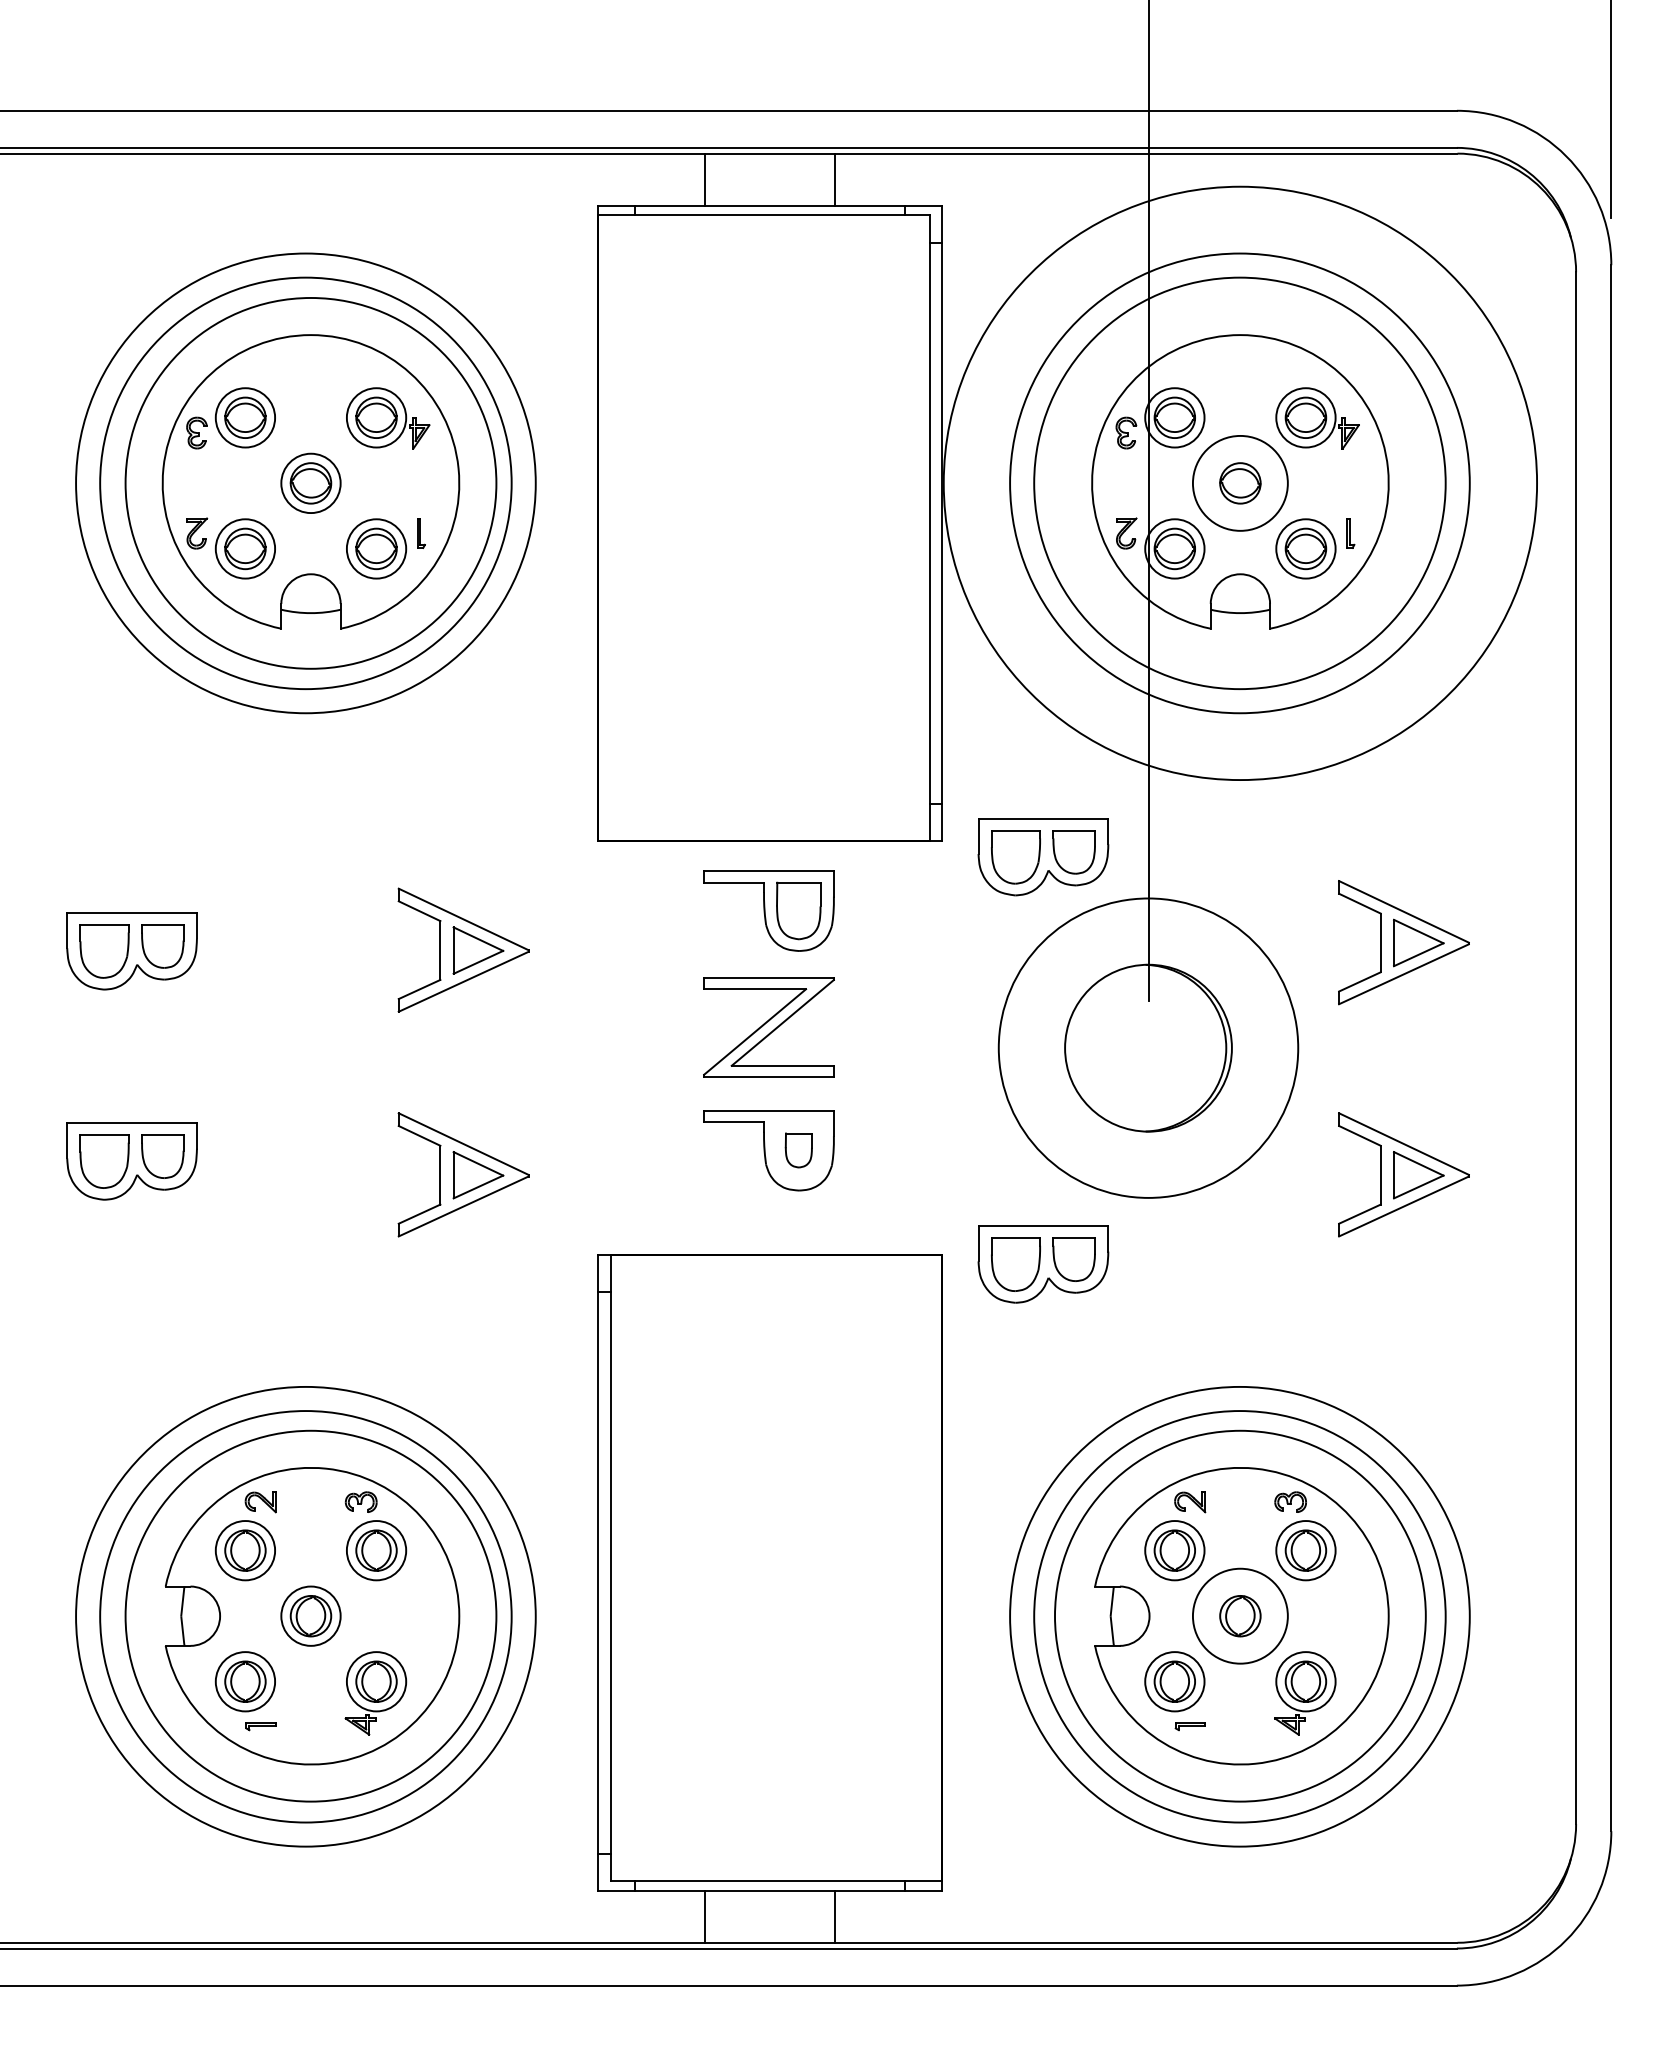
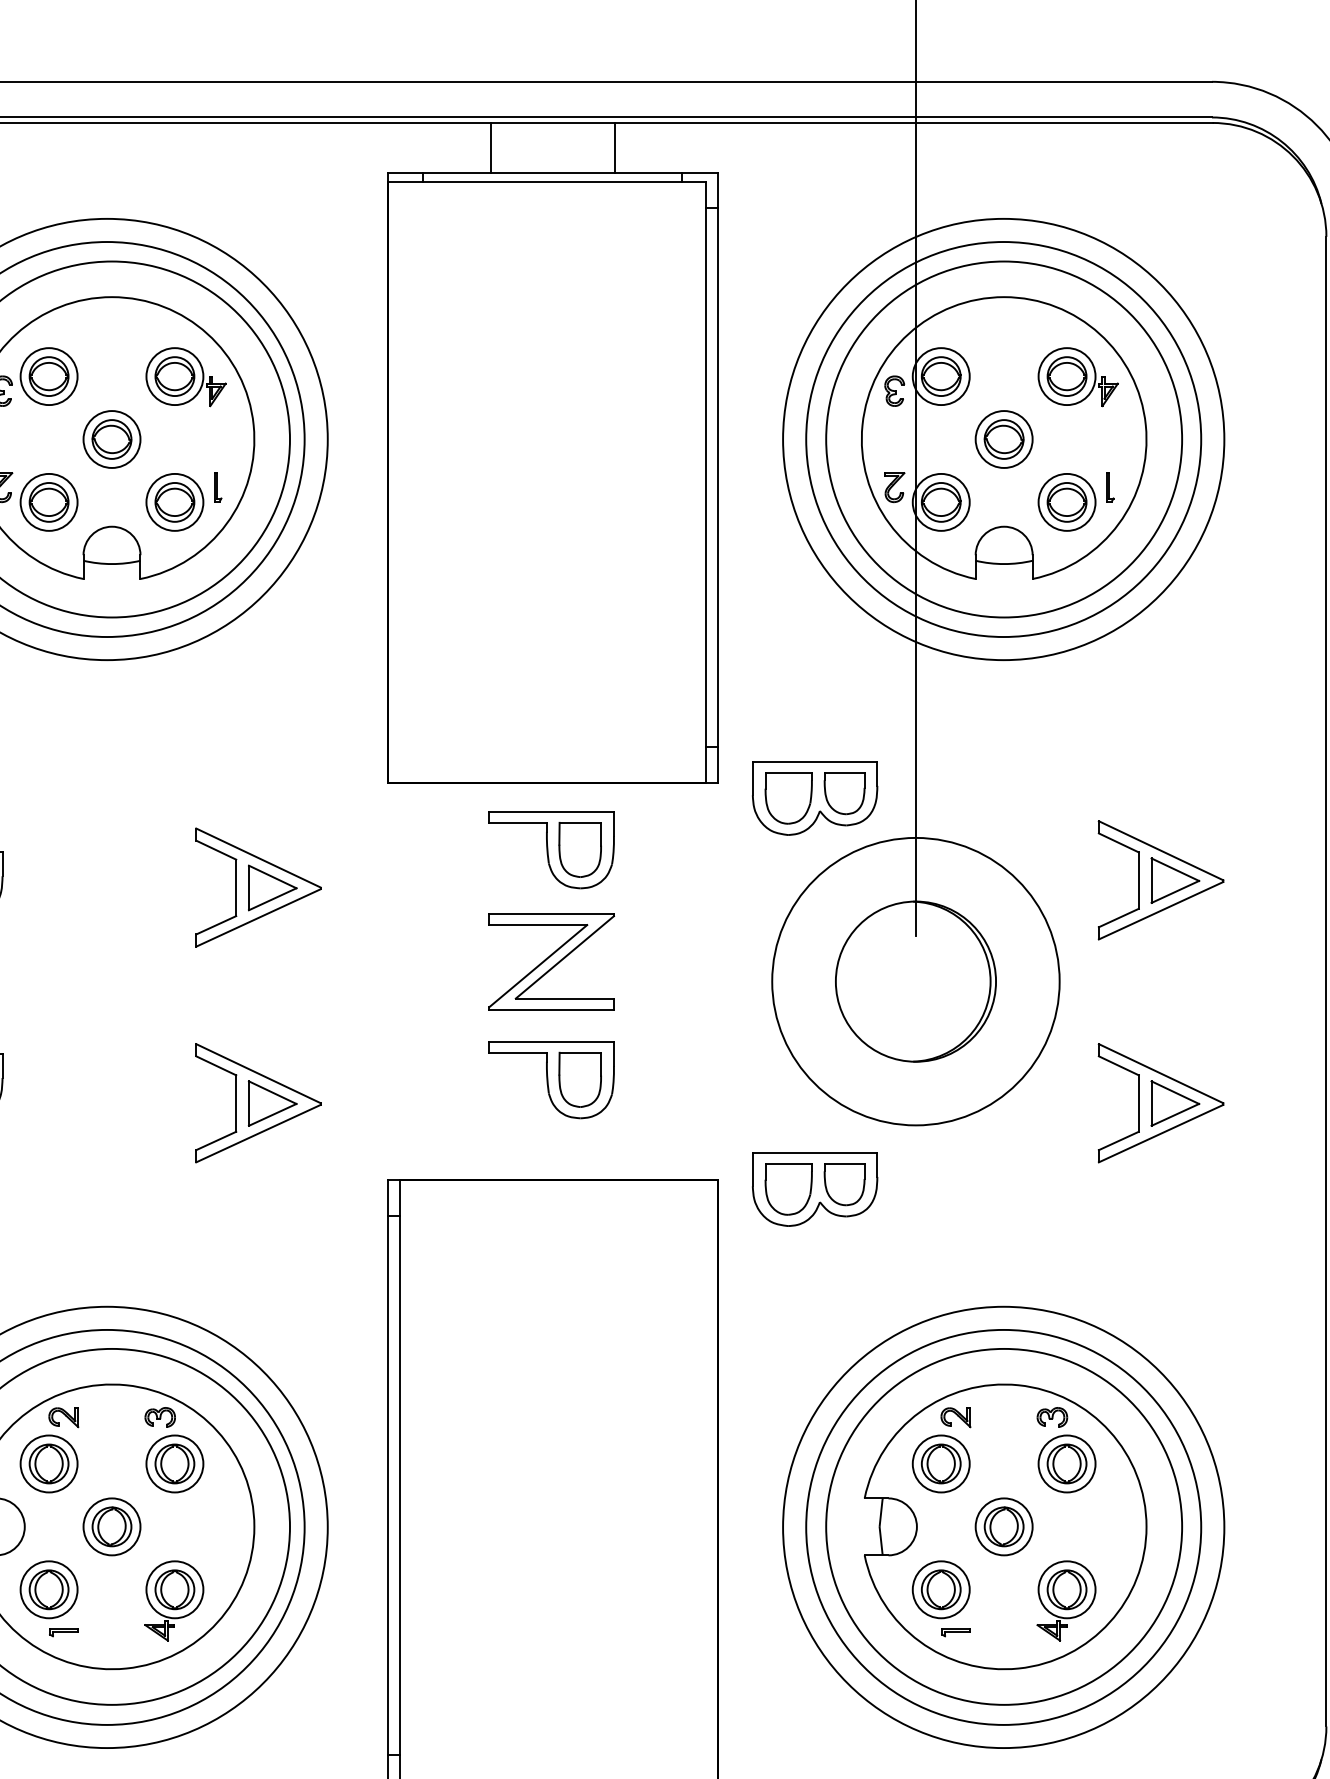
circle: (1240, 482) -> (1004, 438), size x0.62
circle: (1240, 483) -> (1004, 439), size x0.62
part: (798, 1150) -> (579, 1079), size x1.67
circle: (1240, 1615) -> (1004, 1526), size x0.62

